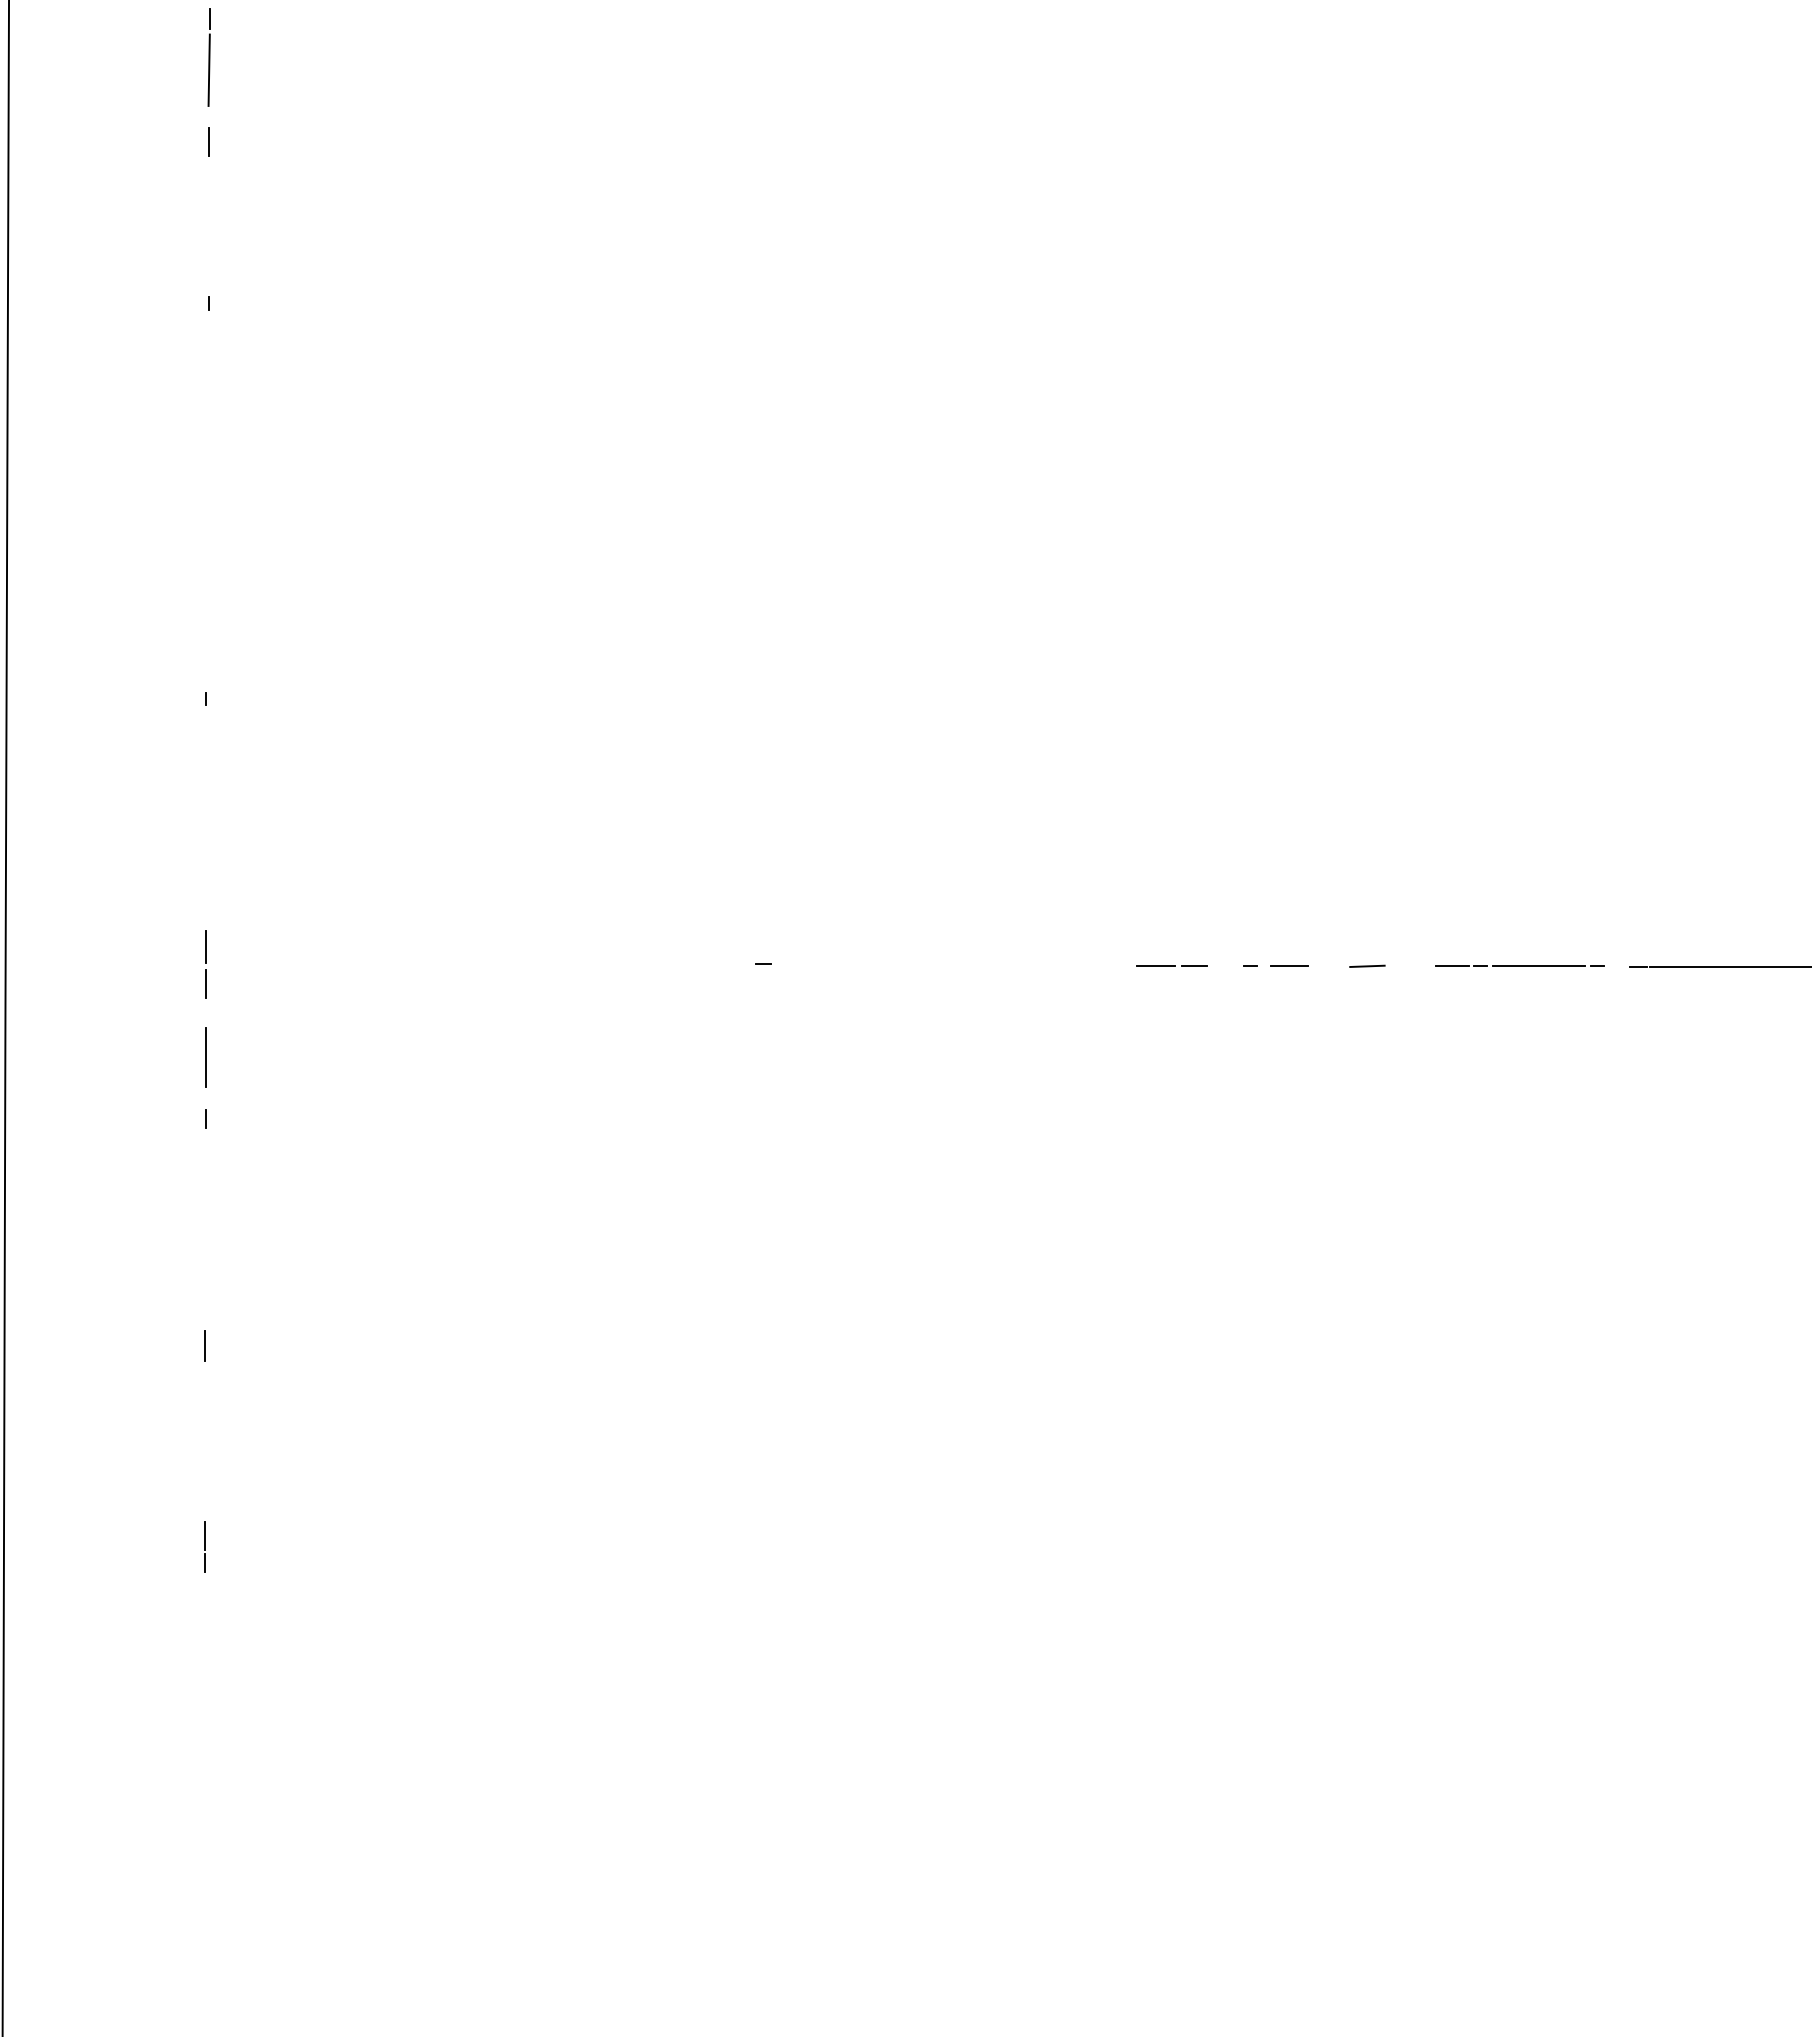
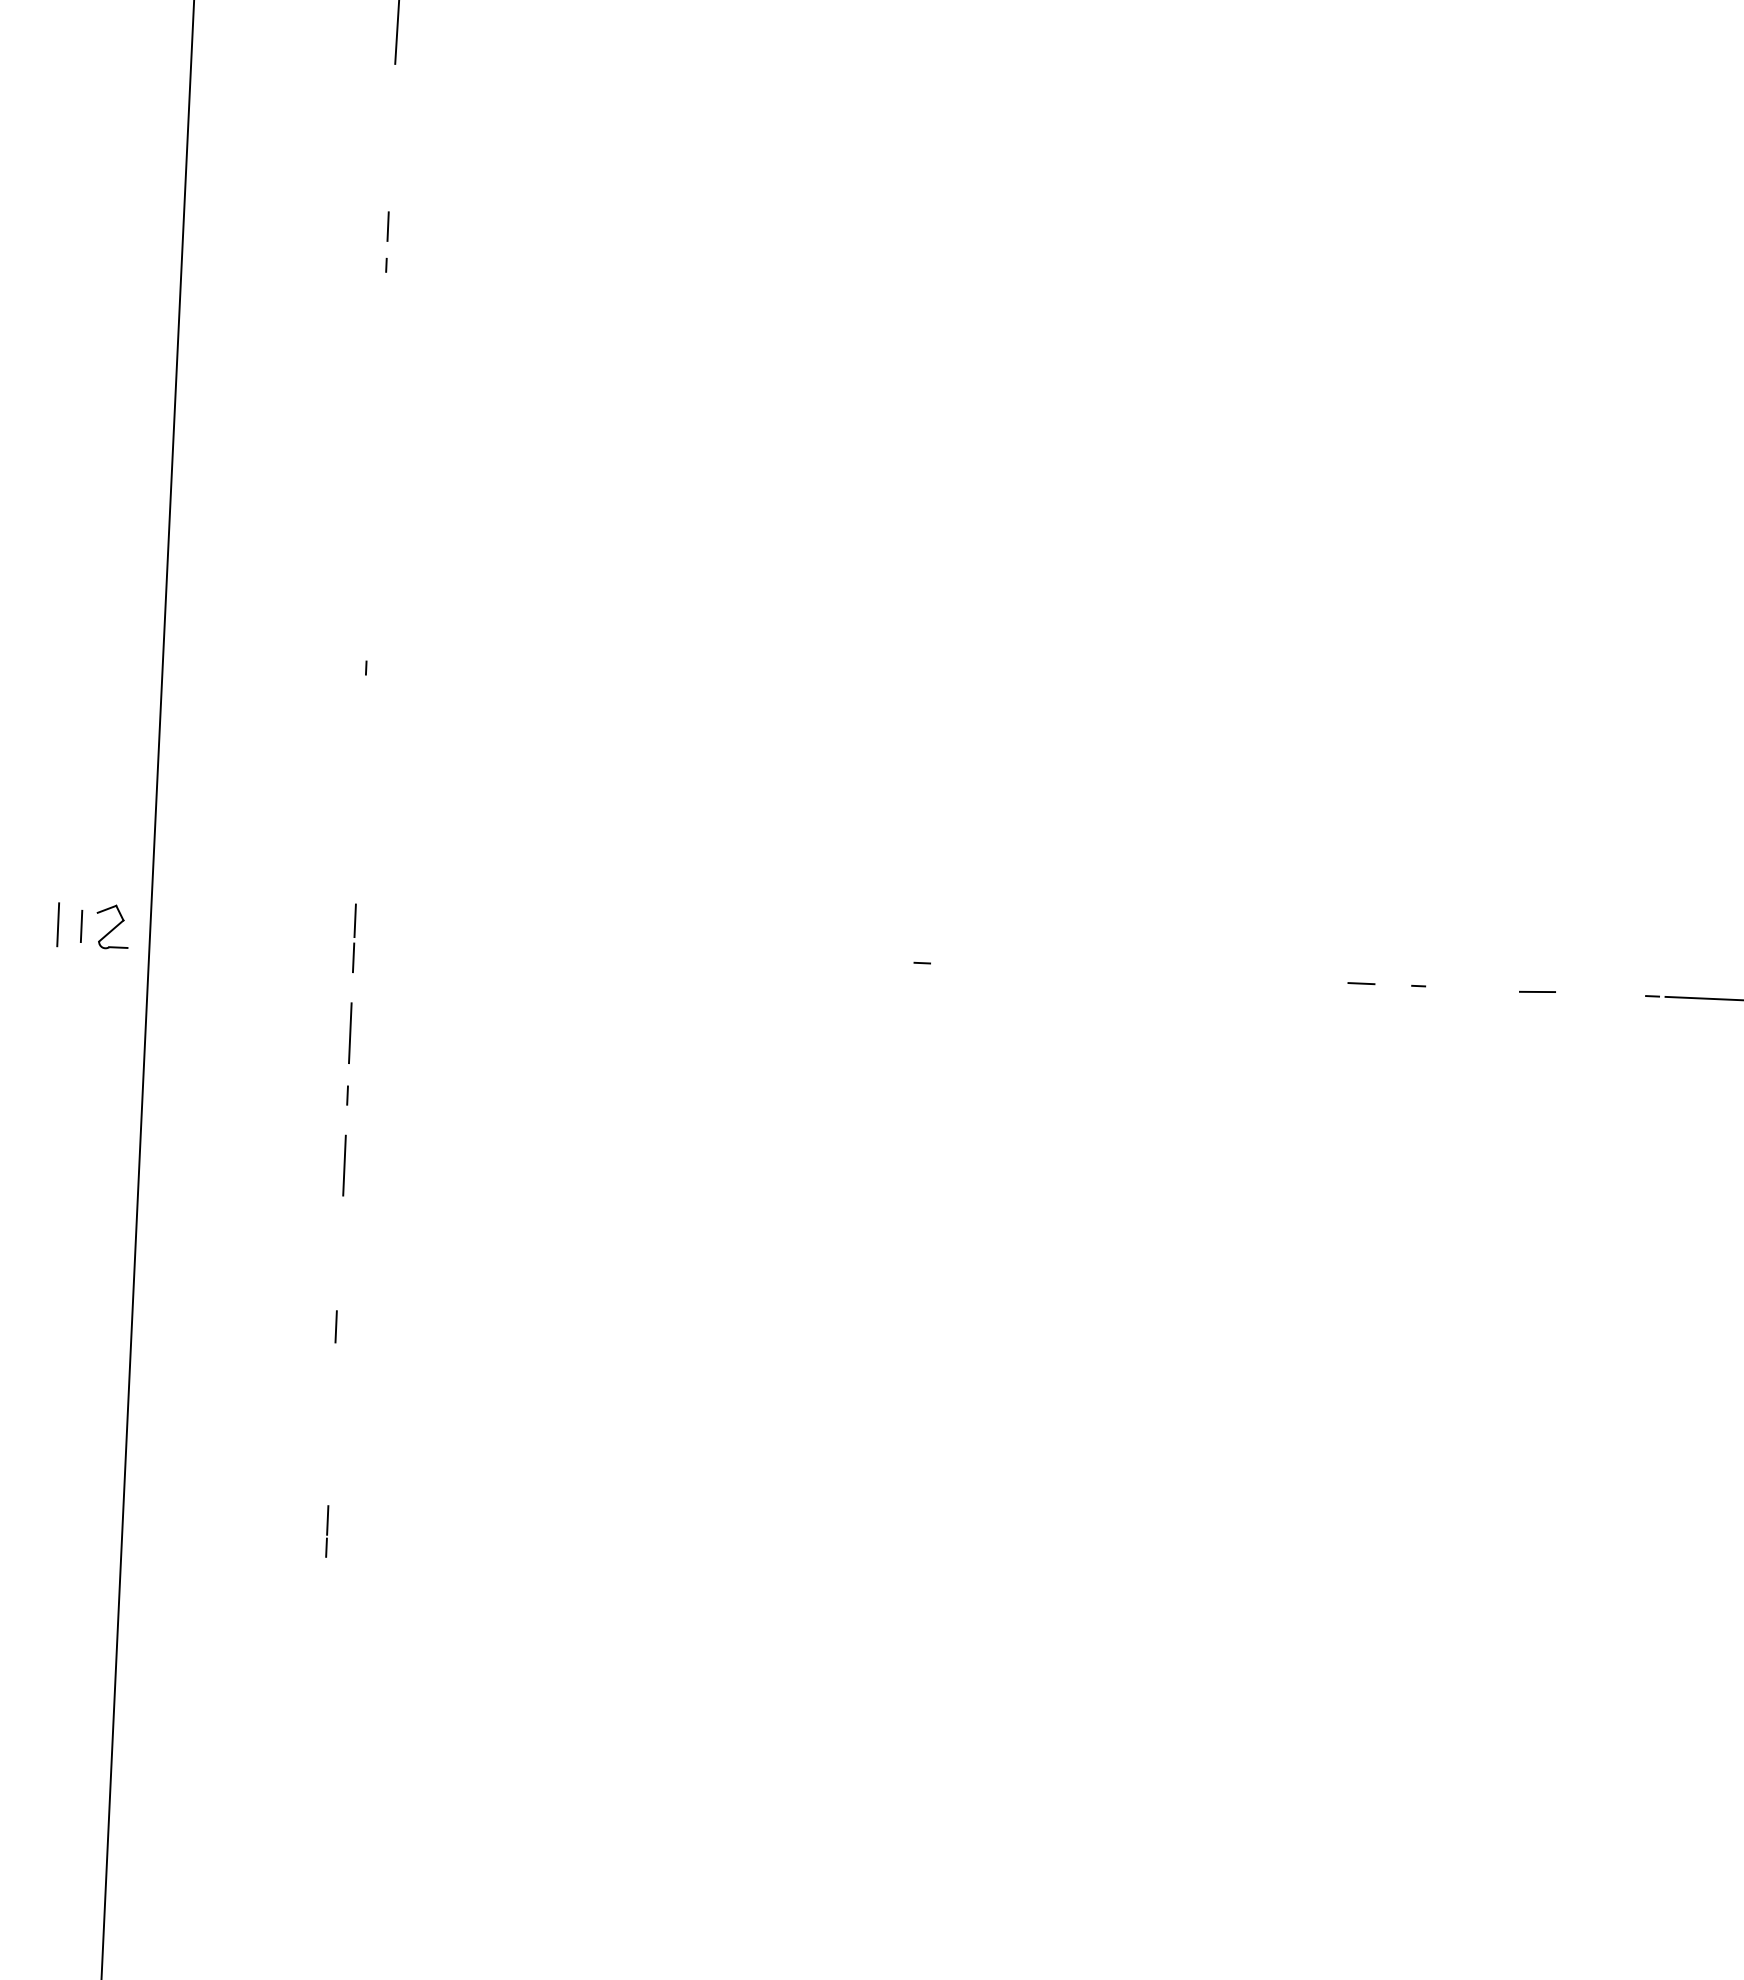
line: (208, 141) -> (388, 226), moved
line: (1156, 965) -> (1322, 981), removed
line: (1289, 965) -> (1458, 987), removed
line: (1451, 965) -> (1623, 994), removed
line: (205, 1187) -> (343, 1165), added

